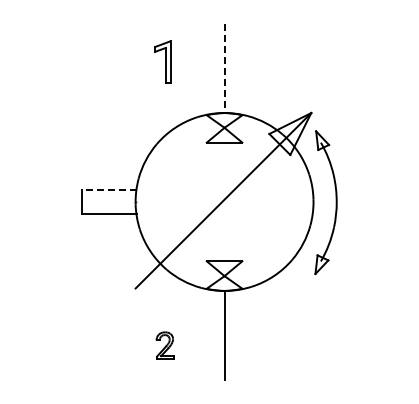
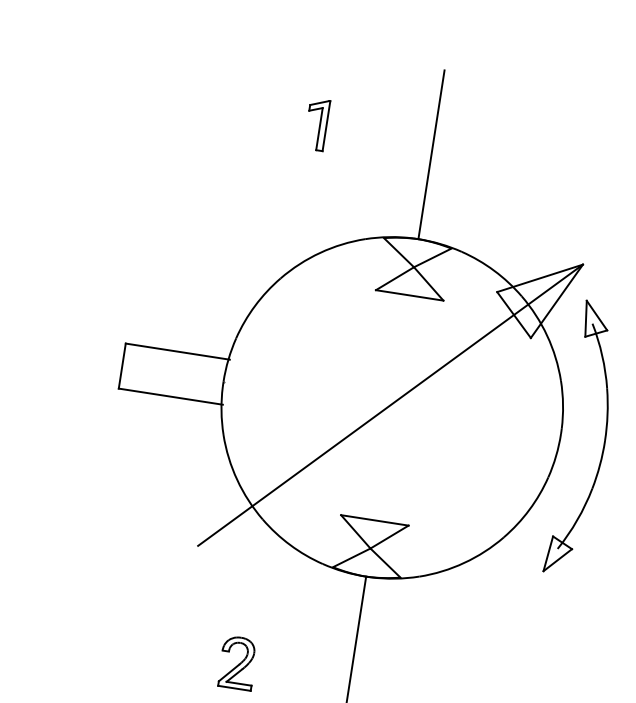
part: (162, 61) -> (315, 123), size x0.62
line: (224, 69) -> (431, 156), dashed -> solid
line: (109, 190) -> (177, 352), dashed -> solid

